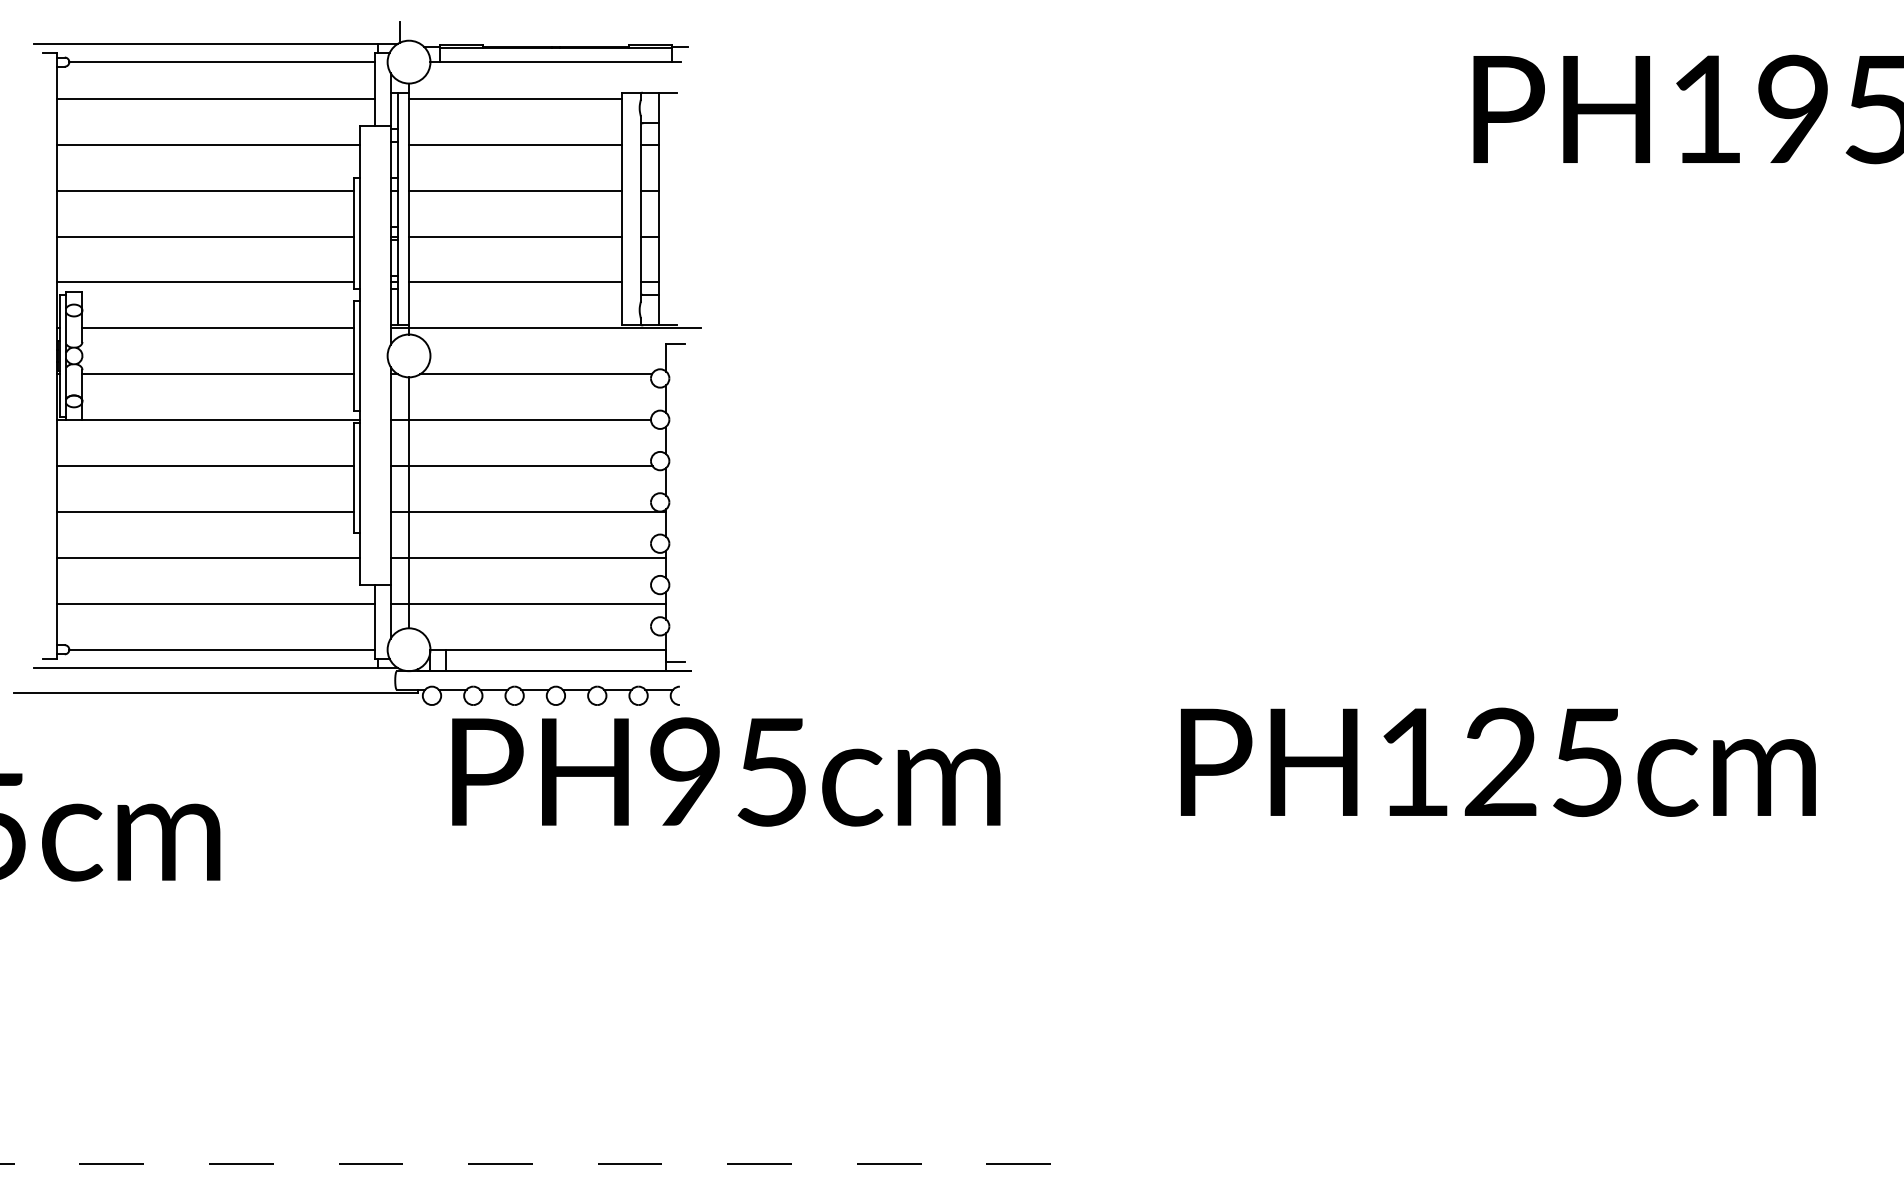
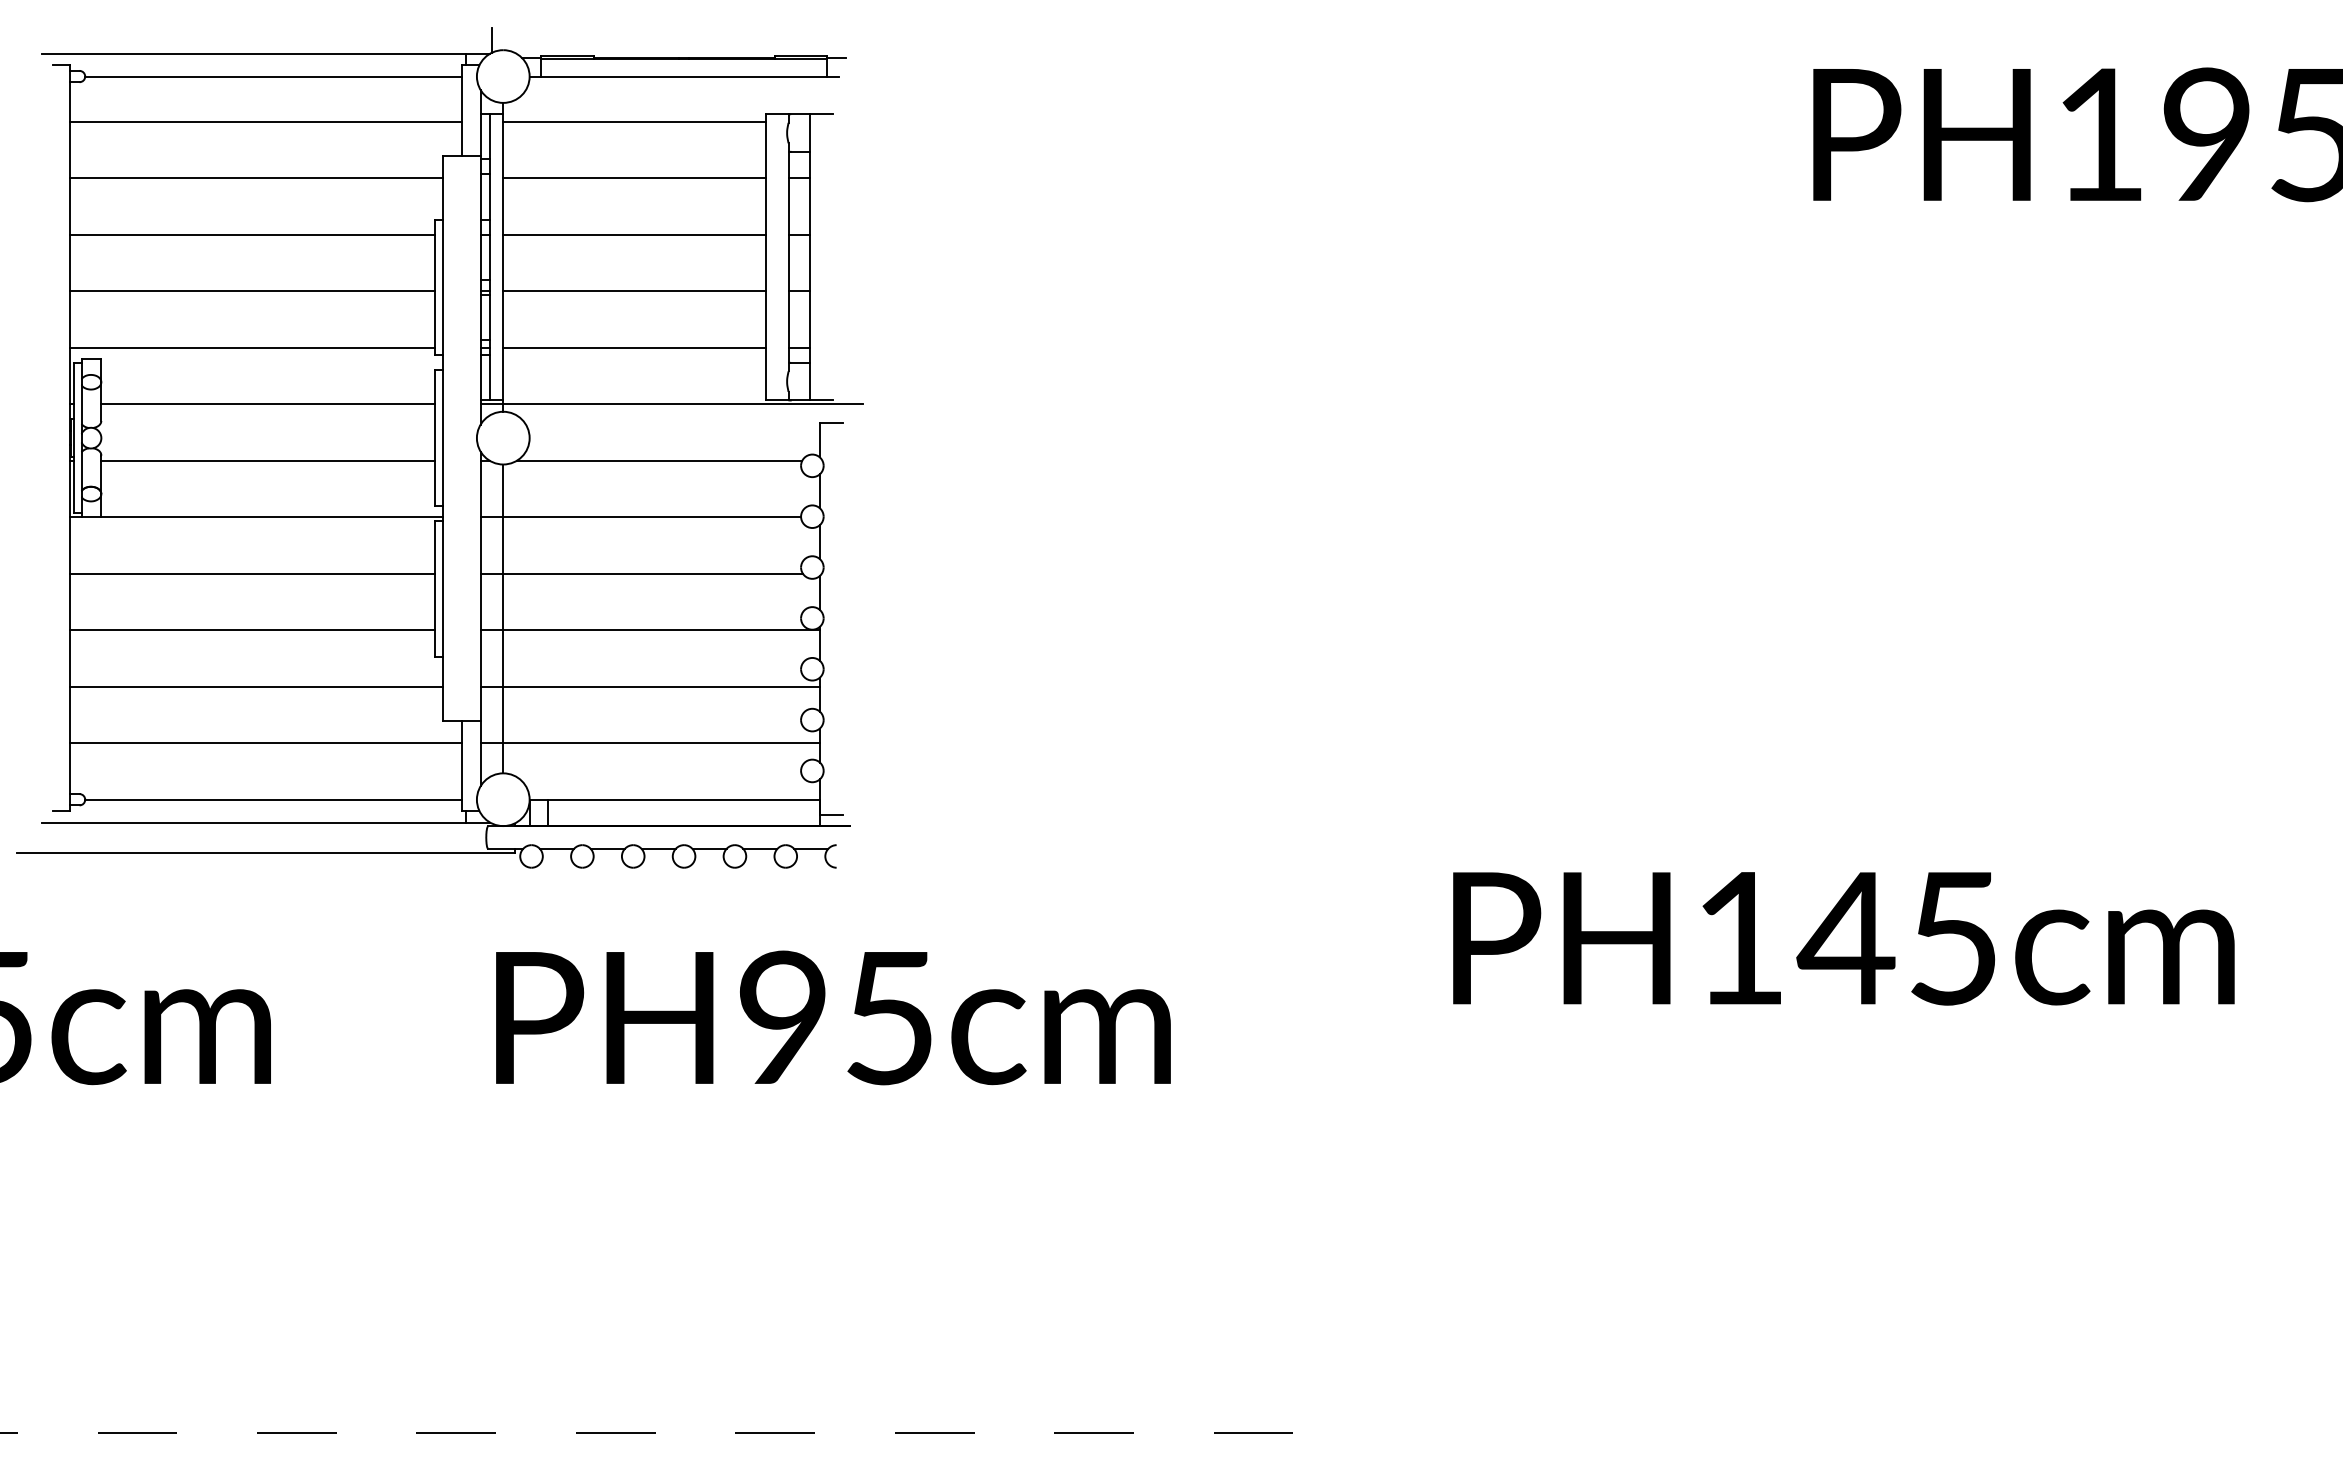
text: (1499, 761) -> (1845, 937), PH125cm -> PH145cm
text: (726, 771) -> (833, 1017), moved

